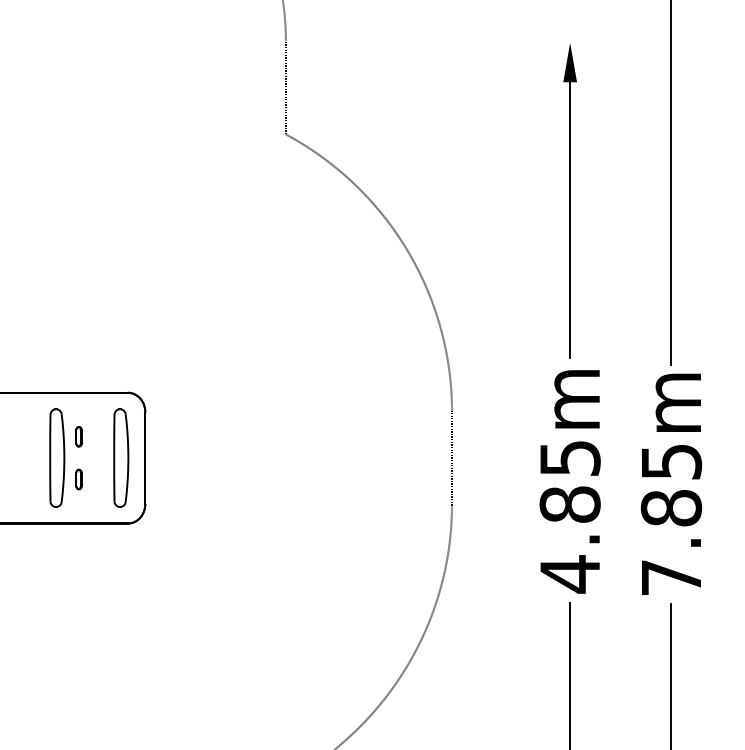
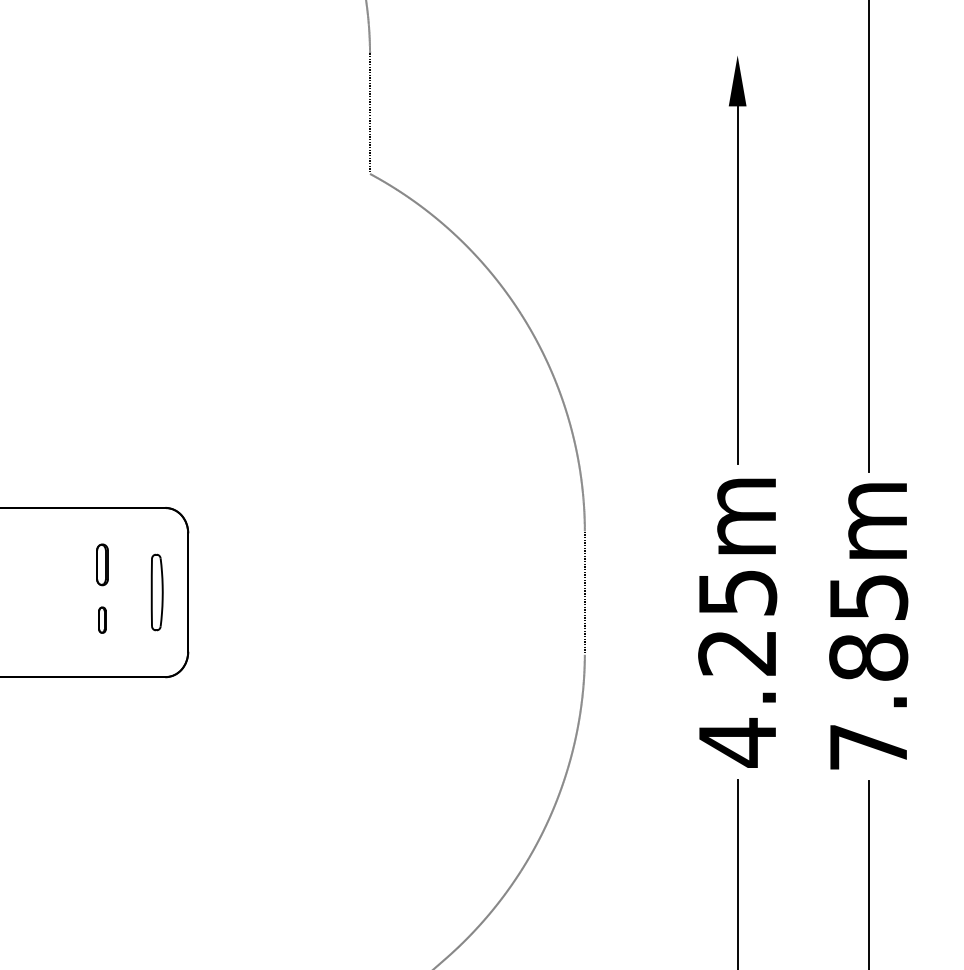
part: (79, 436) -> (102, 564), size x1.6
part: (57, 458) -> (74, 592), removed
part: (121, 458) -> (157, 592), size x0.6
text: (570, 504) -> (737, 652), 4.85m -> 4.25m

